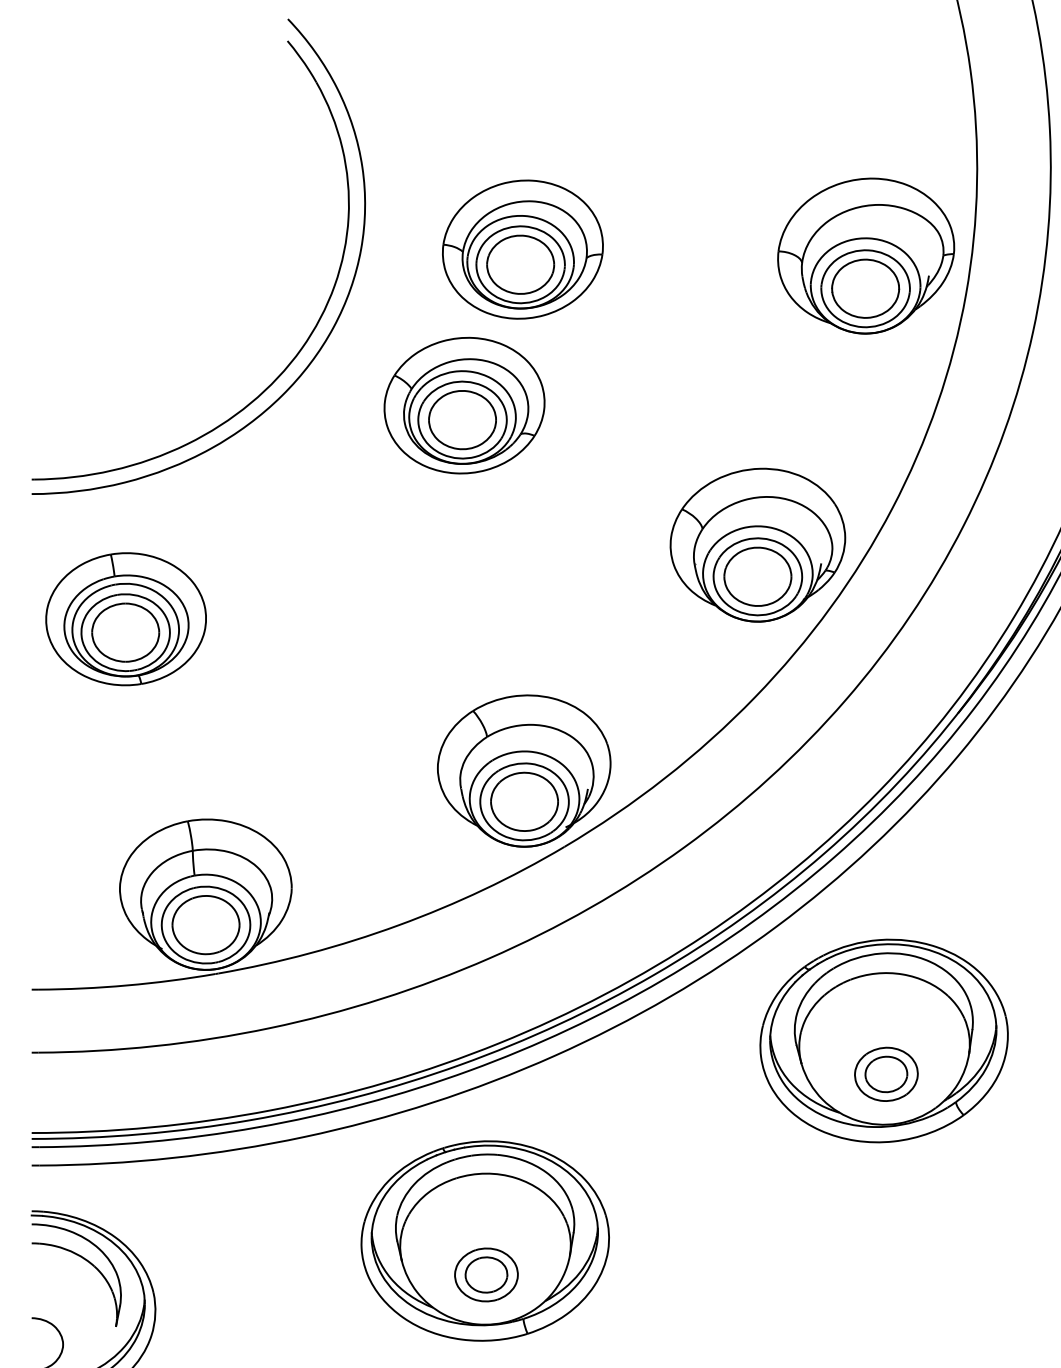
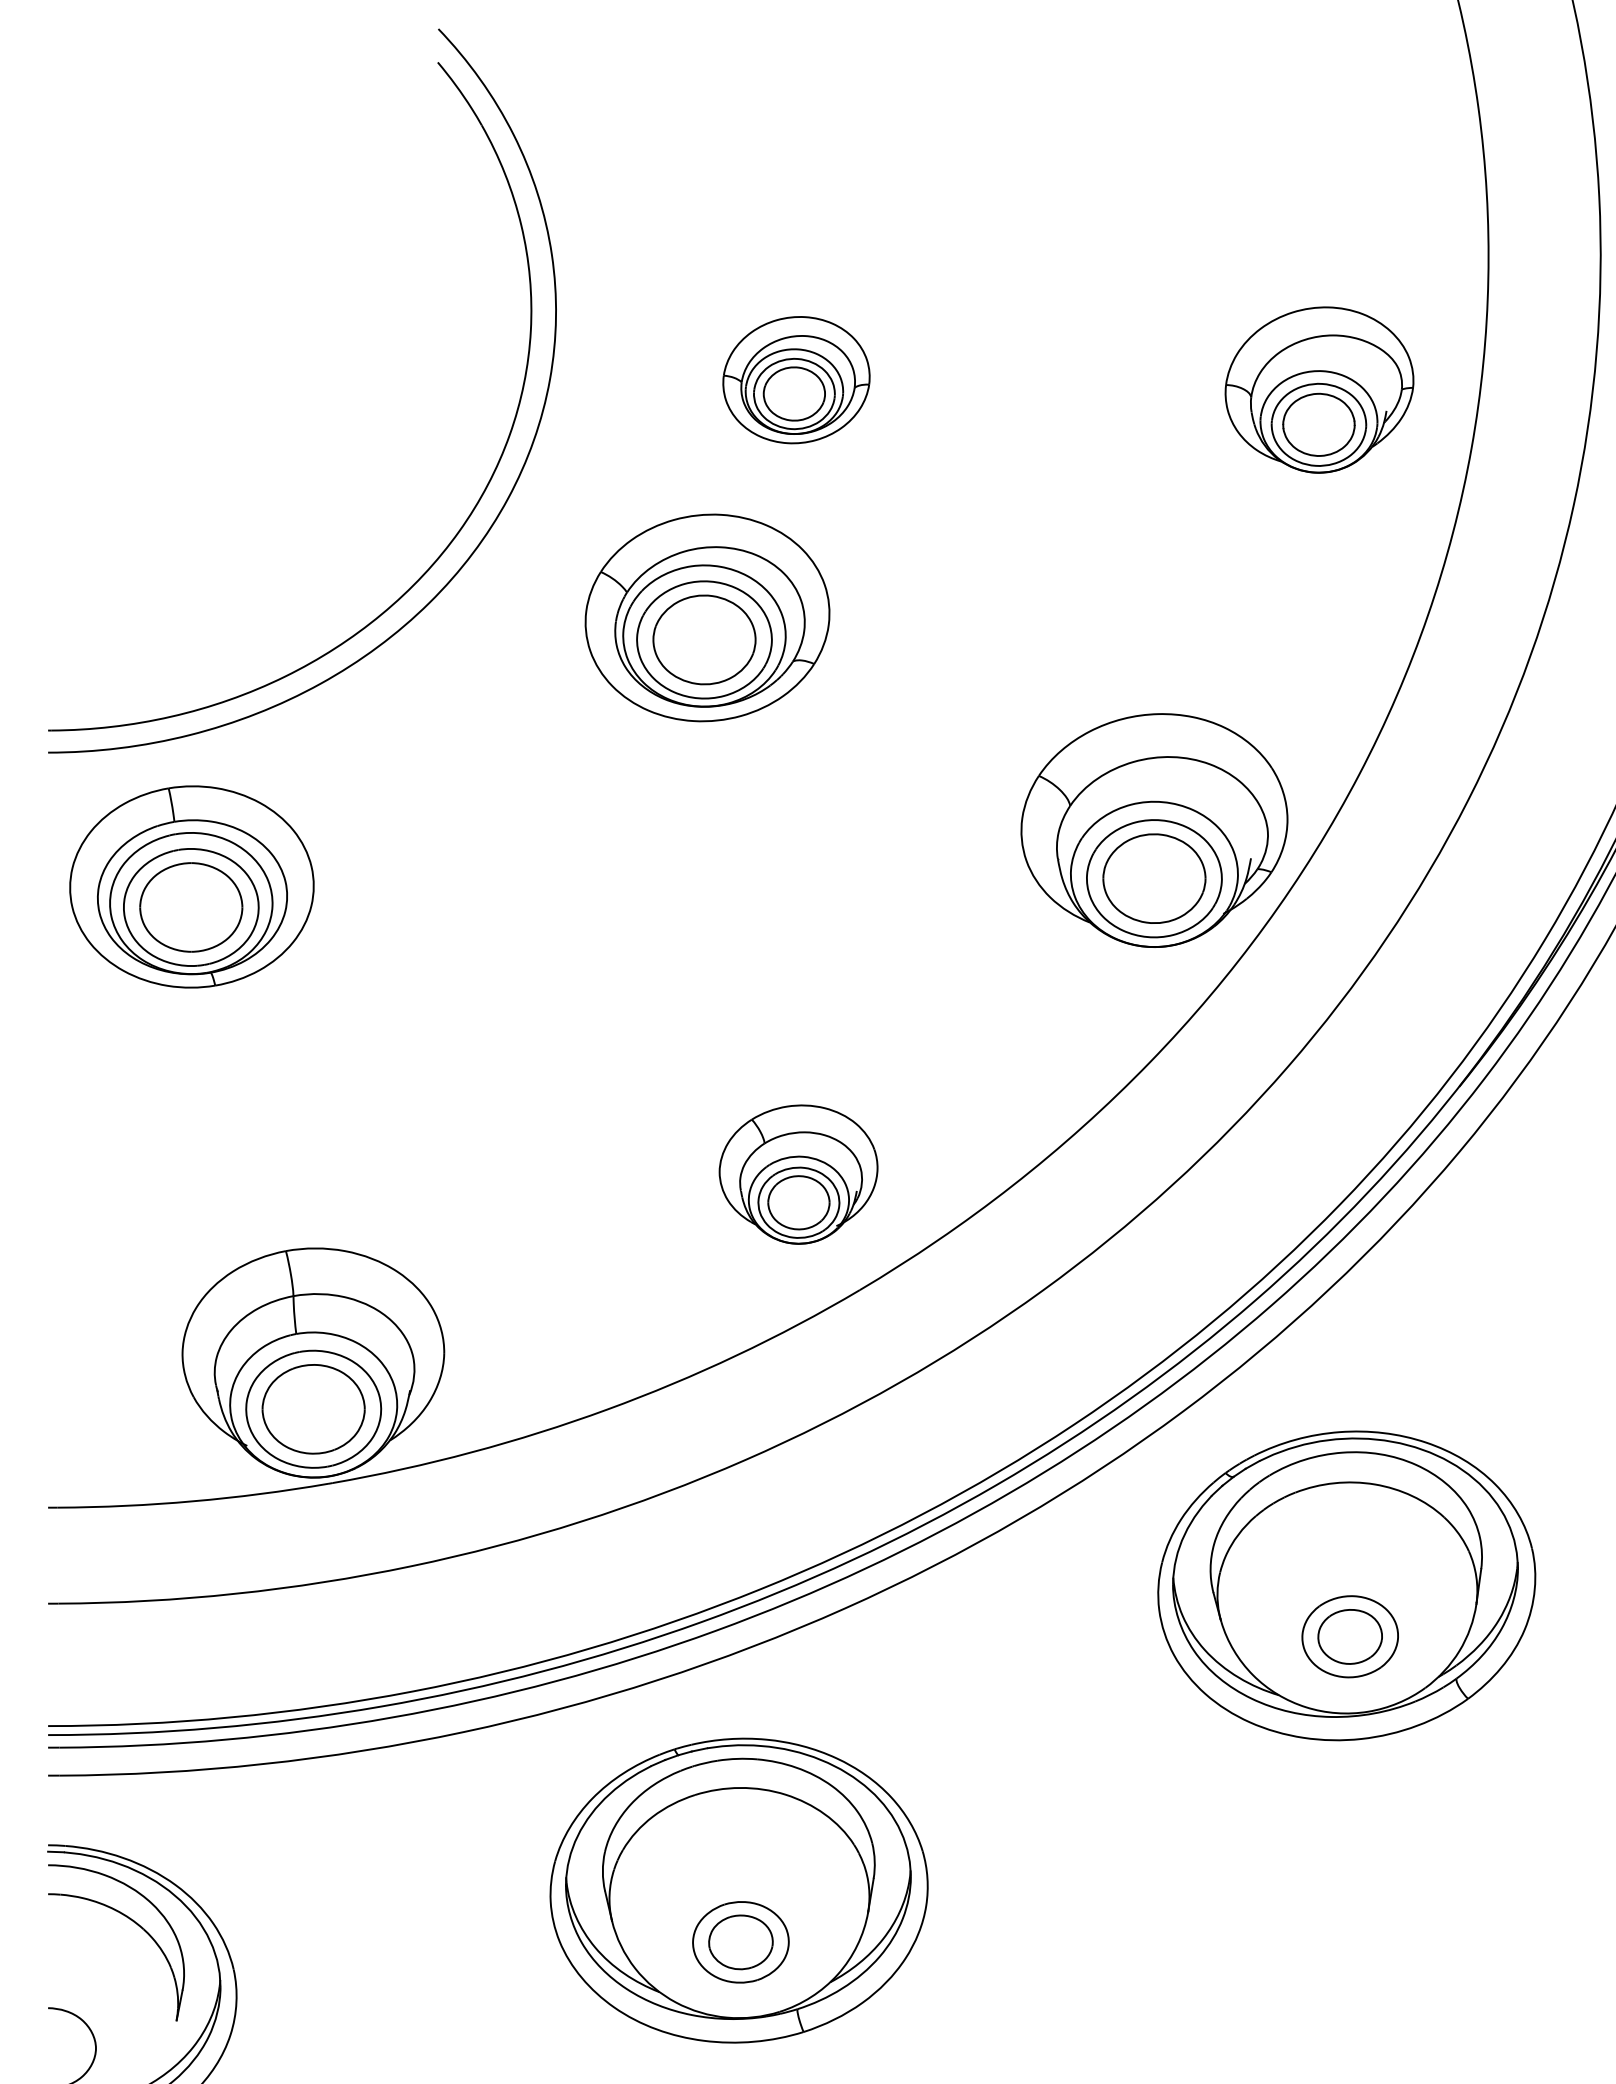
part: (522, 249) -> (795, 380), size x0.6
part: (866, 255) -> (1319, 389), size x0.7
part: (125, 619) -> (190, 887), moved
part: (524, 770) -> (798, 1173), size x0.6

